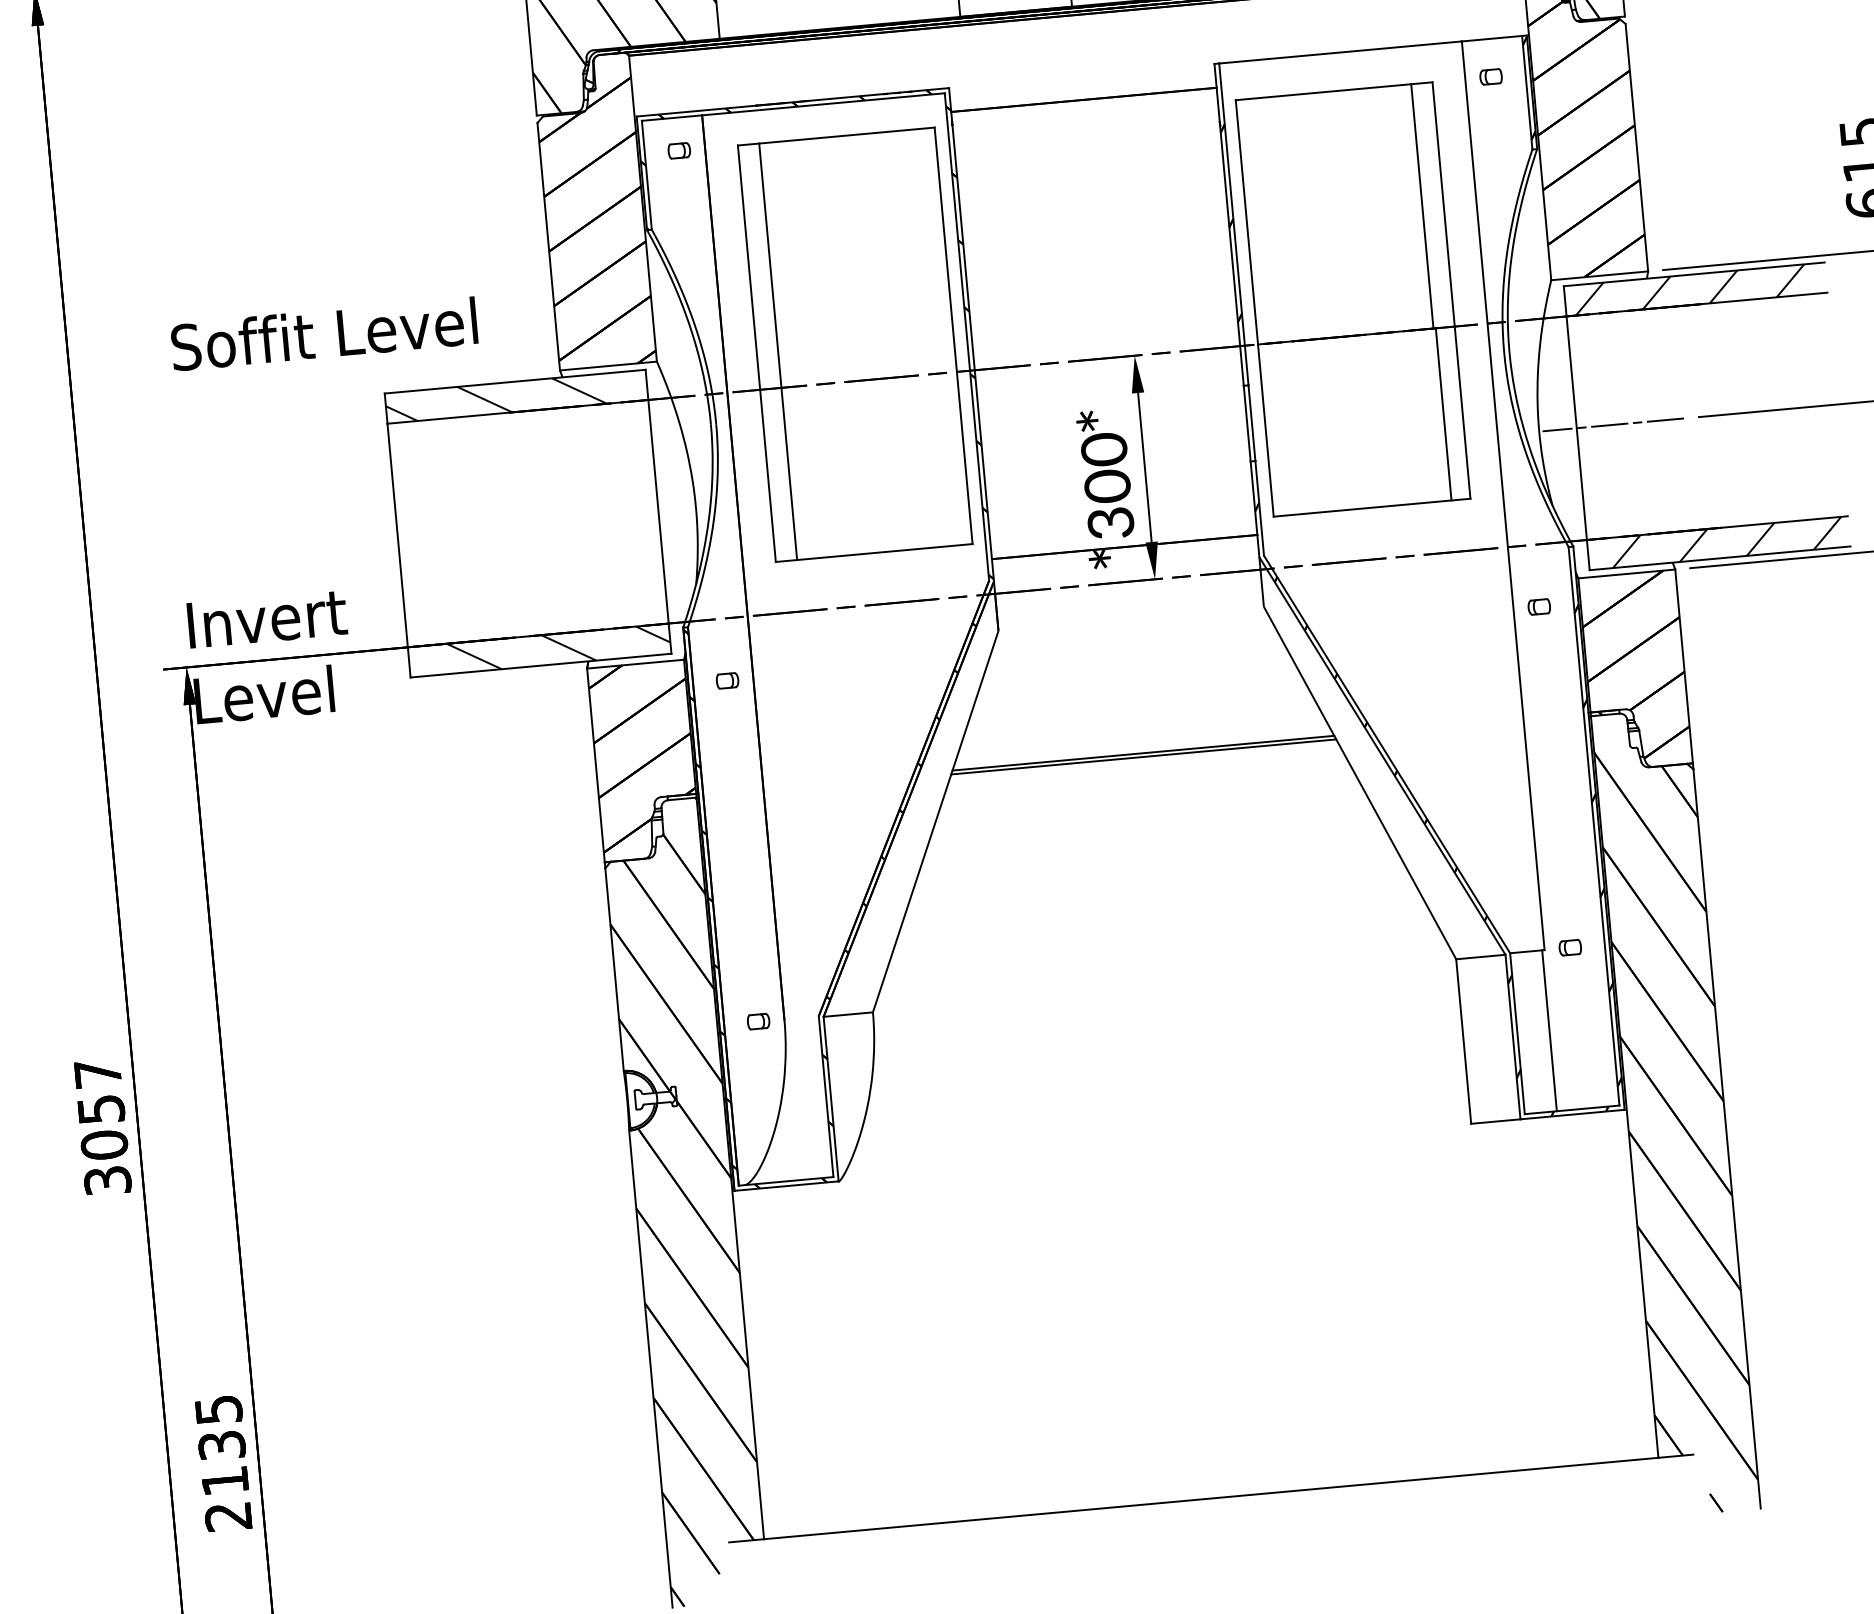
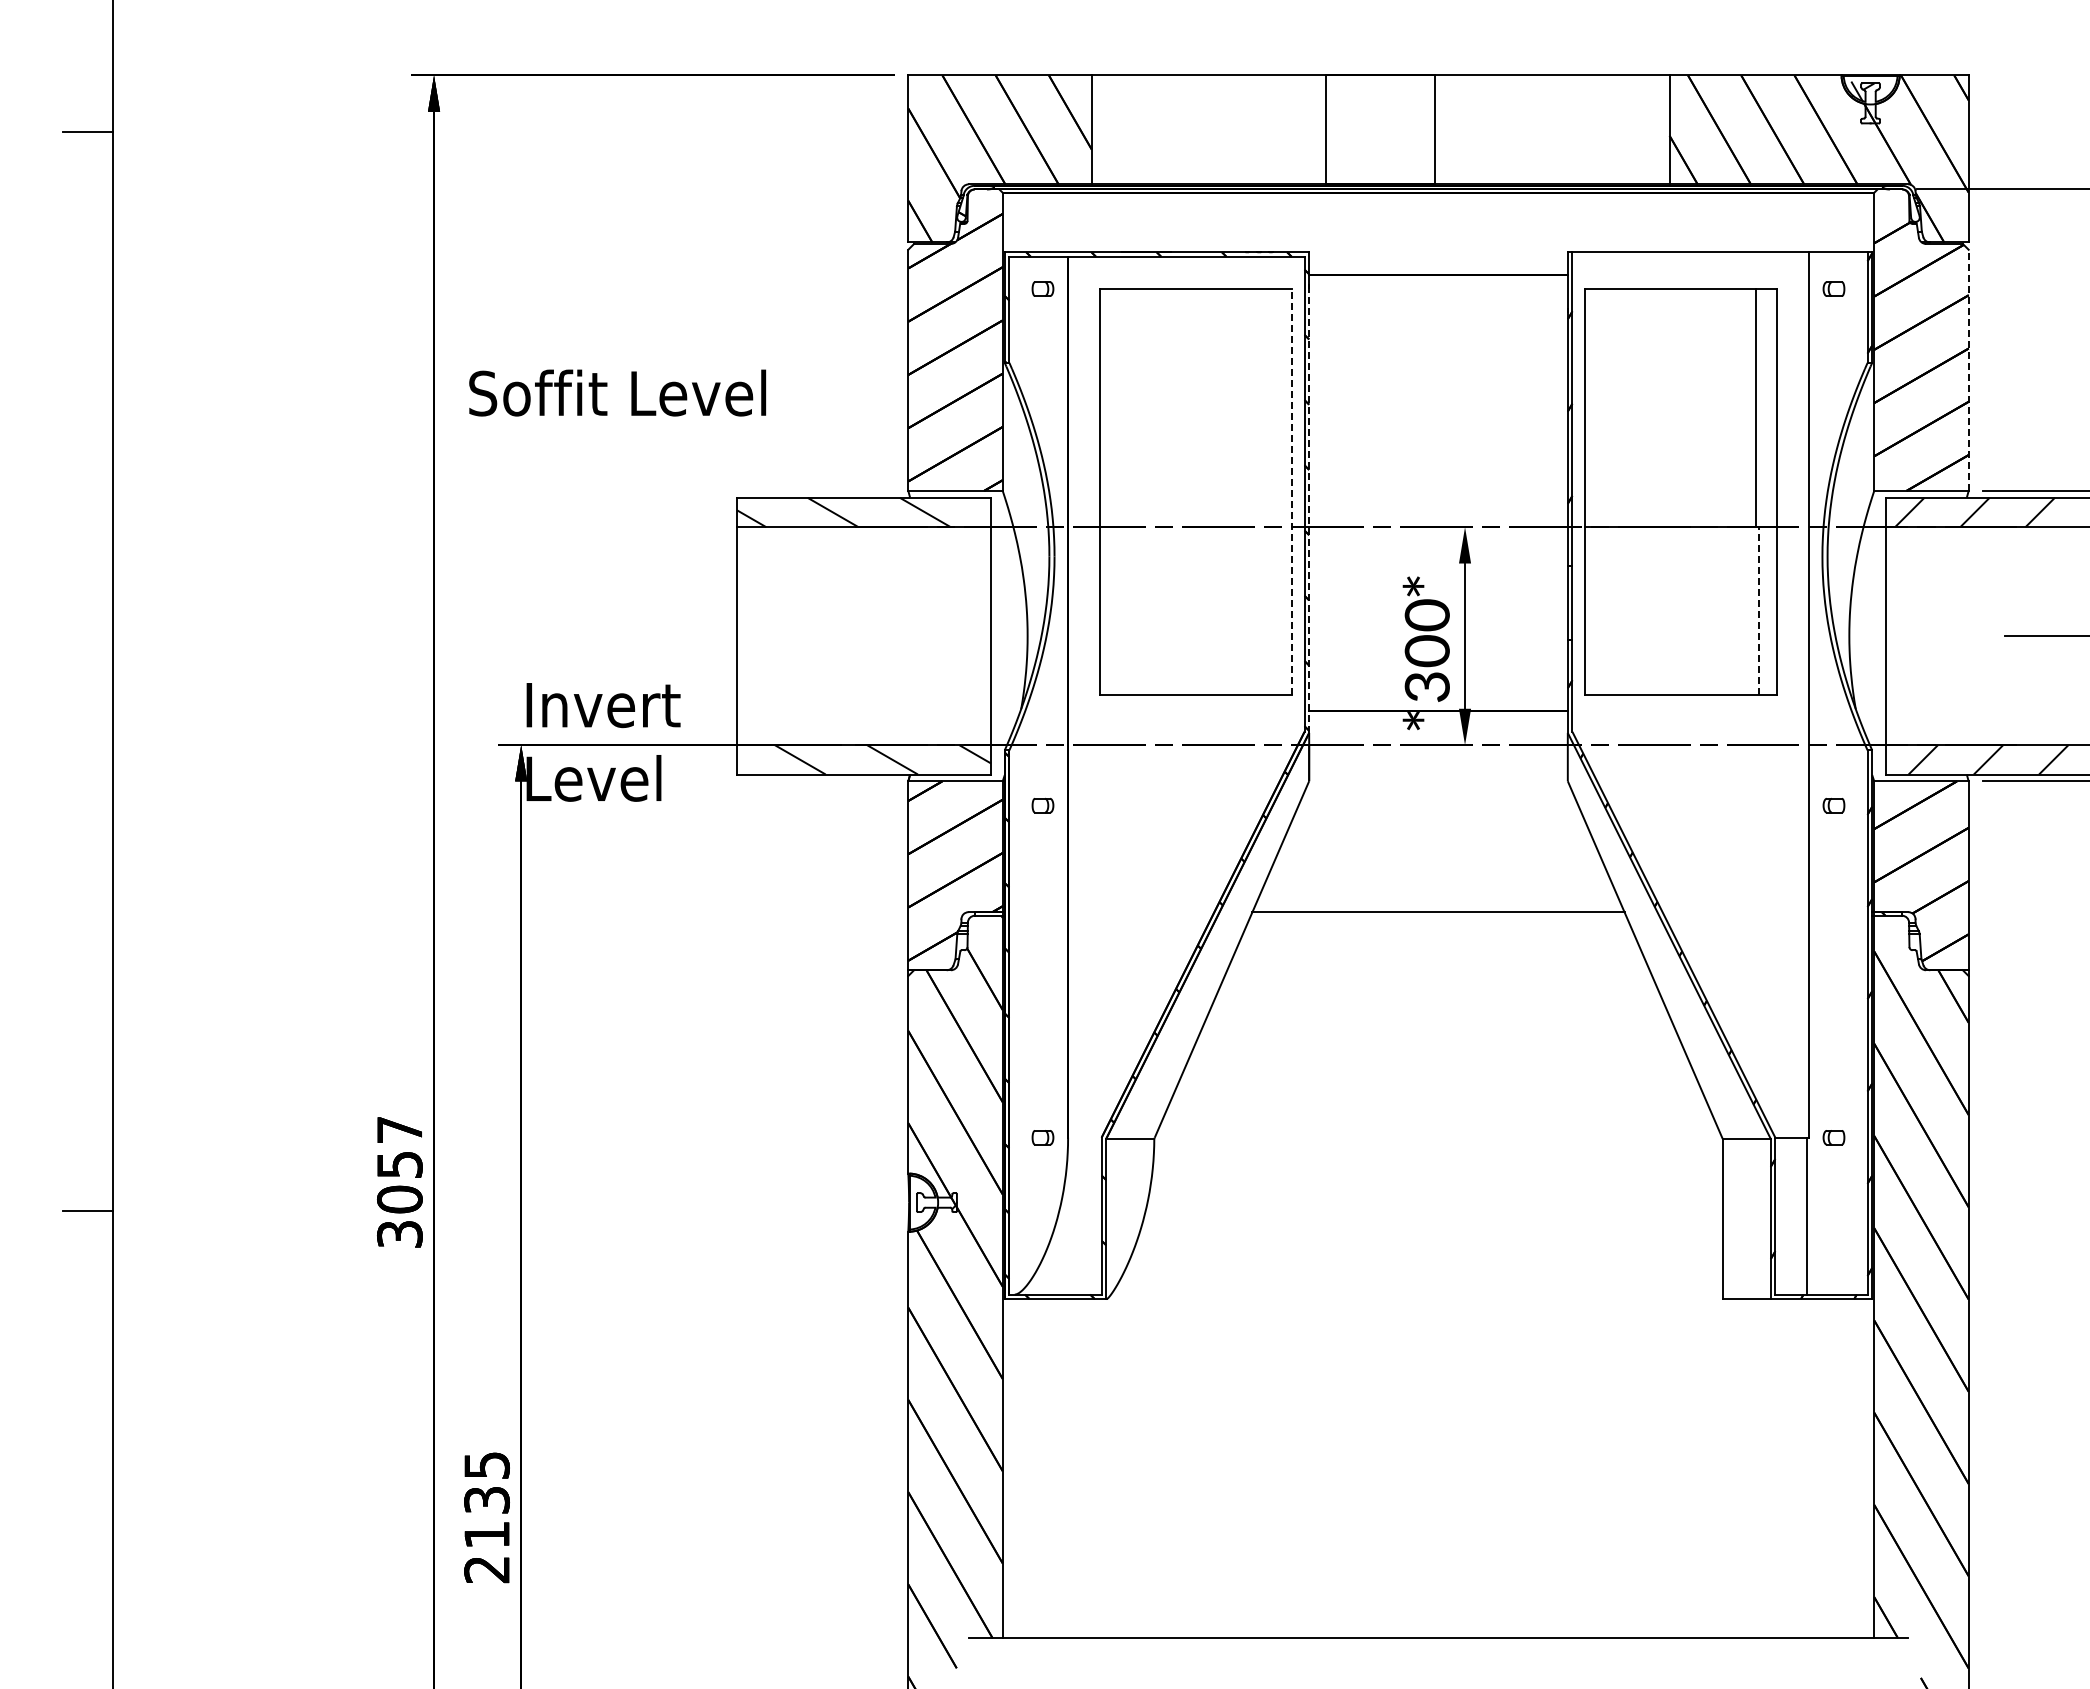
line: (1636, 147) -> (1968, 370), solid -> dashed
text: (324, 333) -> (617, 392), moved
line: (953, 336) -> (1291, 492), solid -> dashed
line: (777, 351) -> (1120, 491), removed
line: (973, 353) -> (1309, 510), solid -> dashed
line: (1443, 414) -> (1758, 611), solid -> dashed
line: (1613, 425) -> (1921, 636), removed
line: (1143, 756) -> (1438, 915), removed

